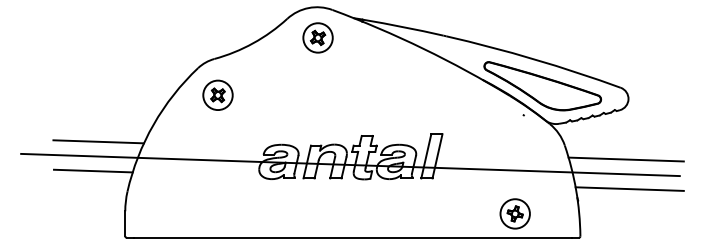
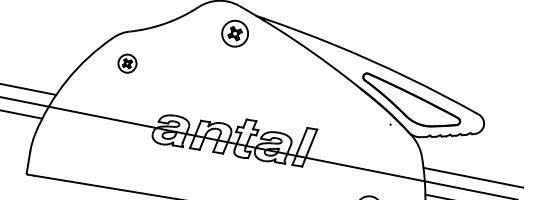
part: (317, 37) -> (234, 33), moved
part: (217, 94) -> (127, 62), size x0.7

